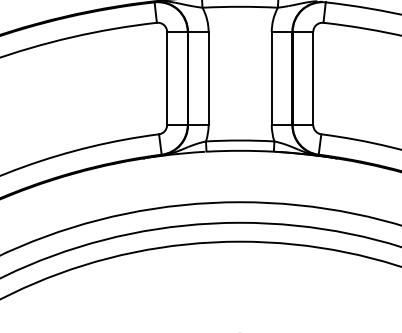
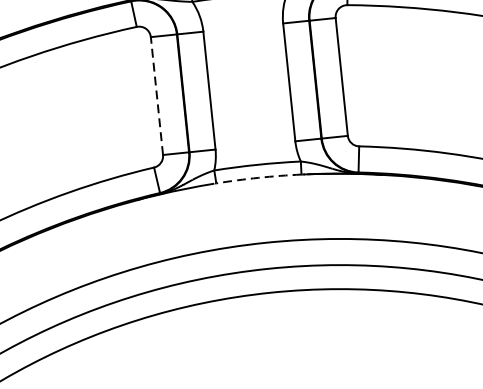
line: (167, 78) -> (157, 95), solid -> dashed
arc: (240, 150) -> (259, 177), solid -> dashed

